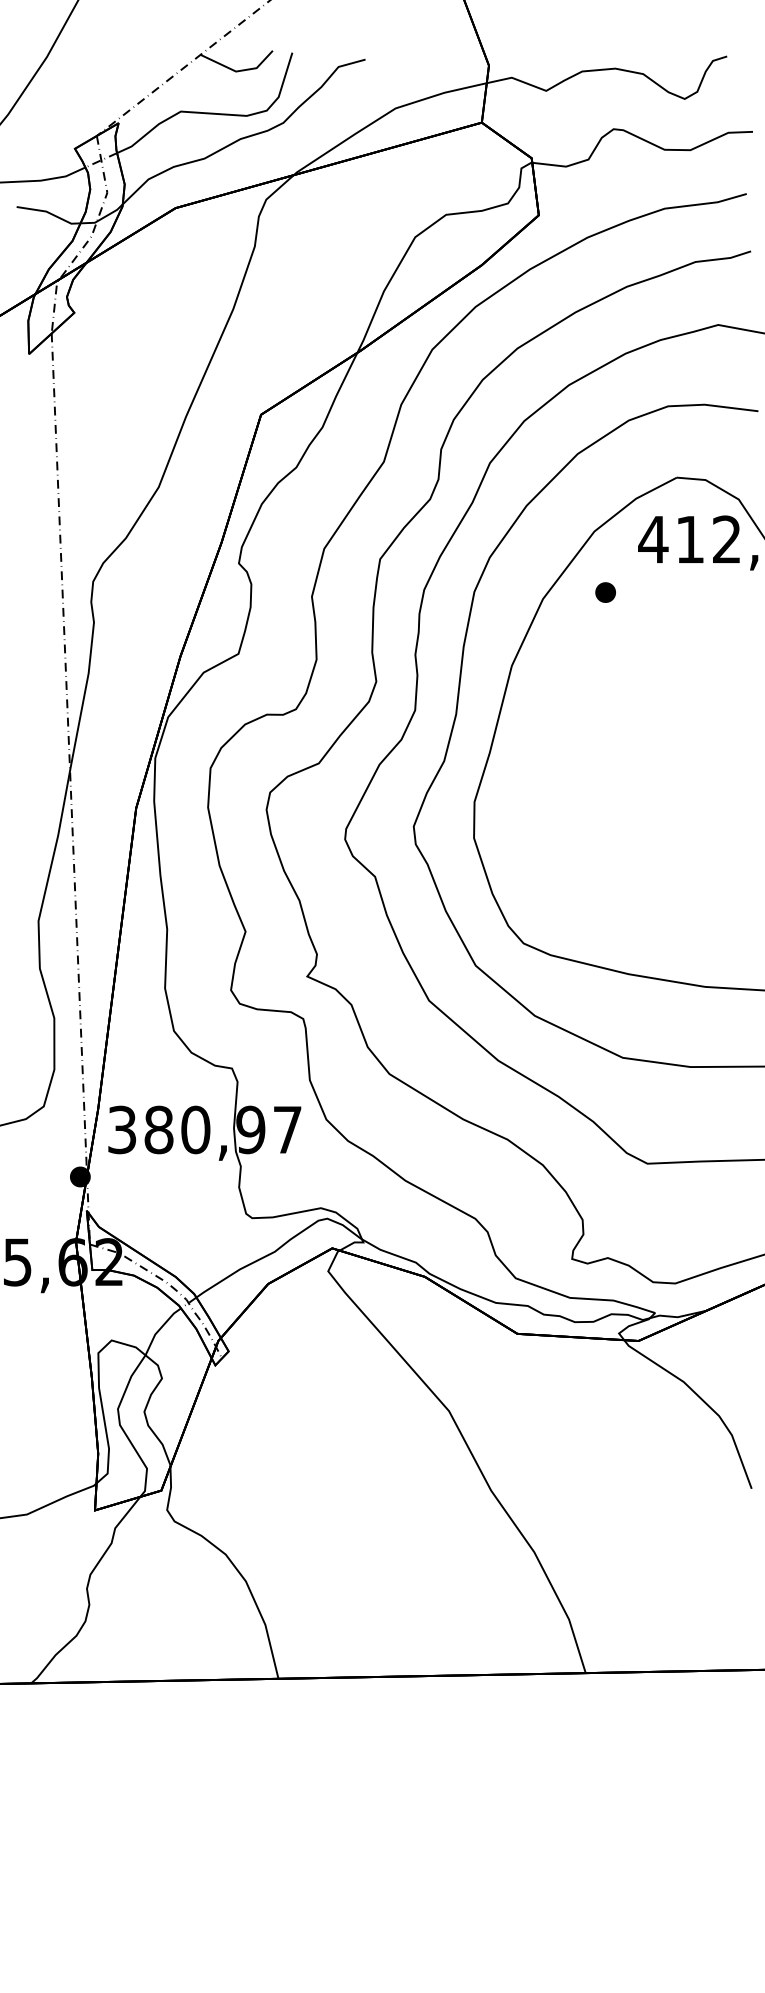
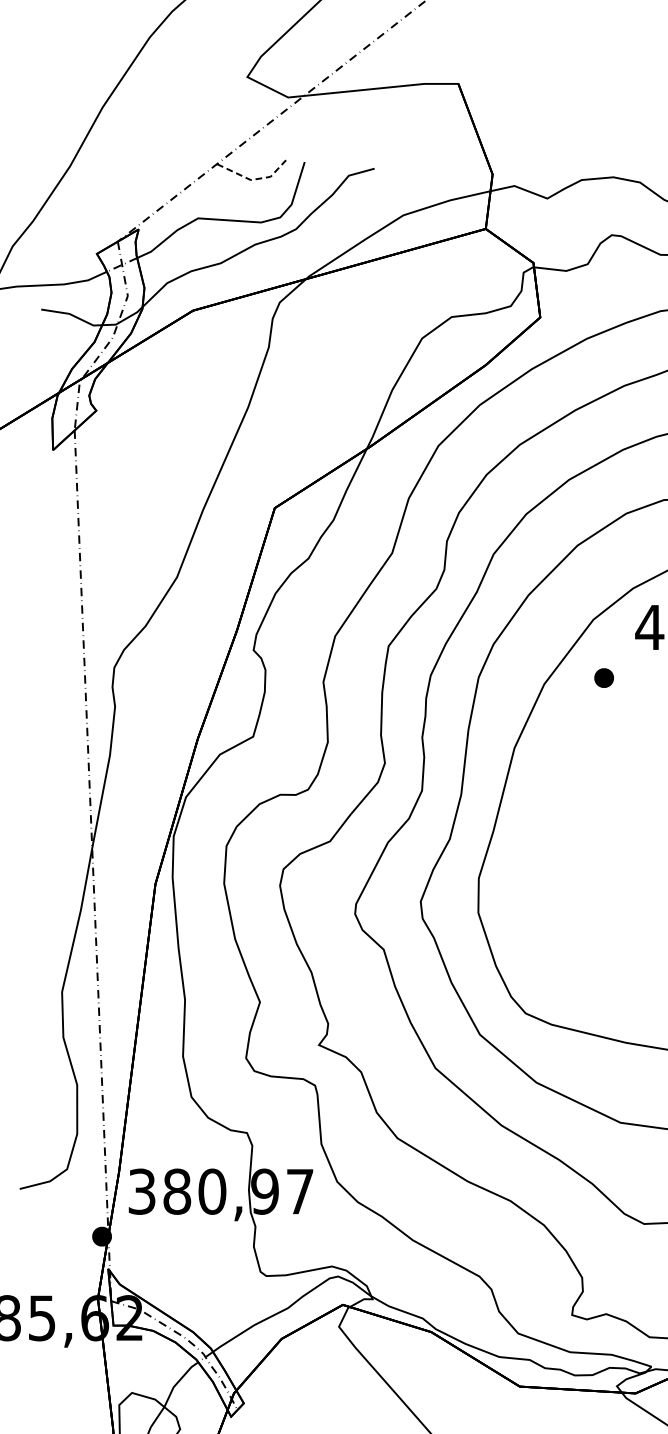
line: (239, 71) -> (254, 180), solid -> dashed

